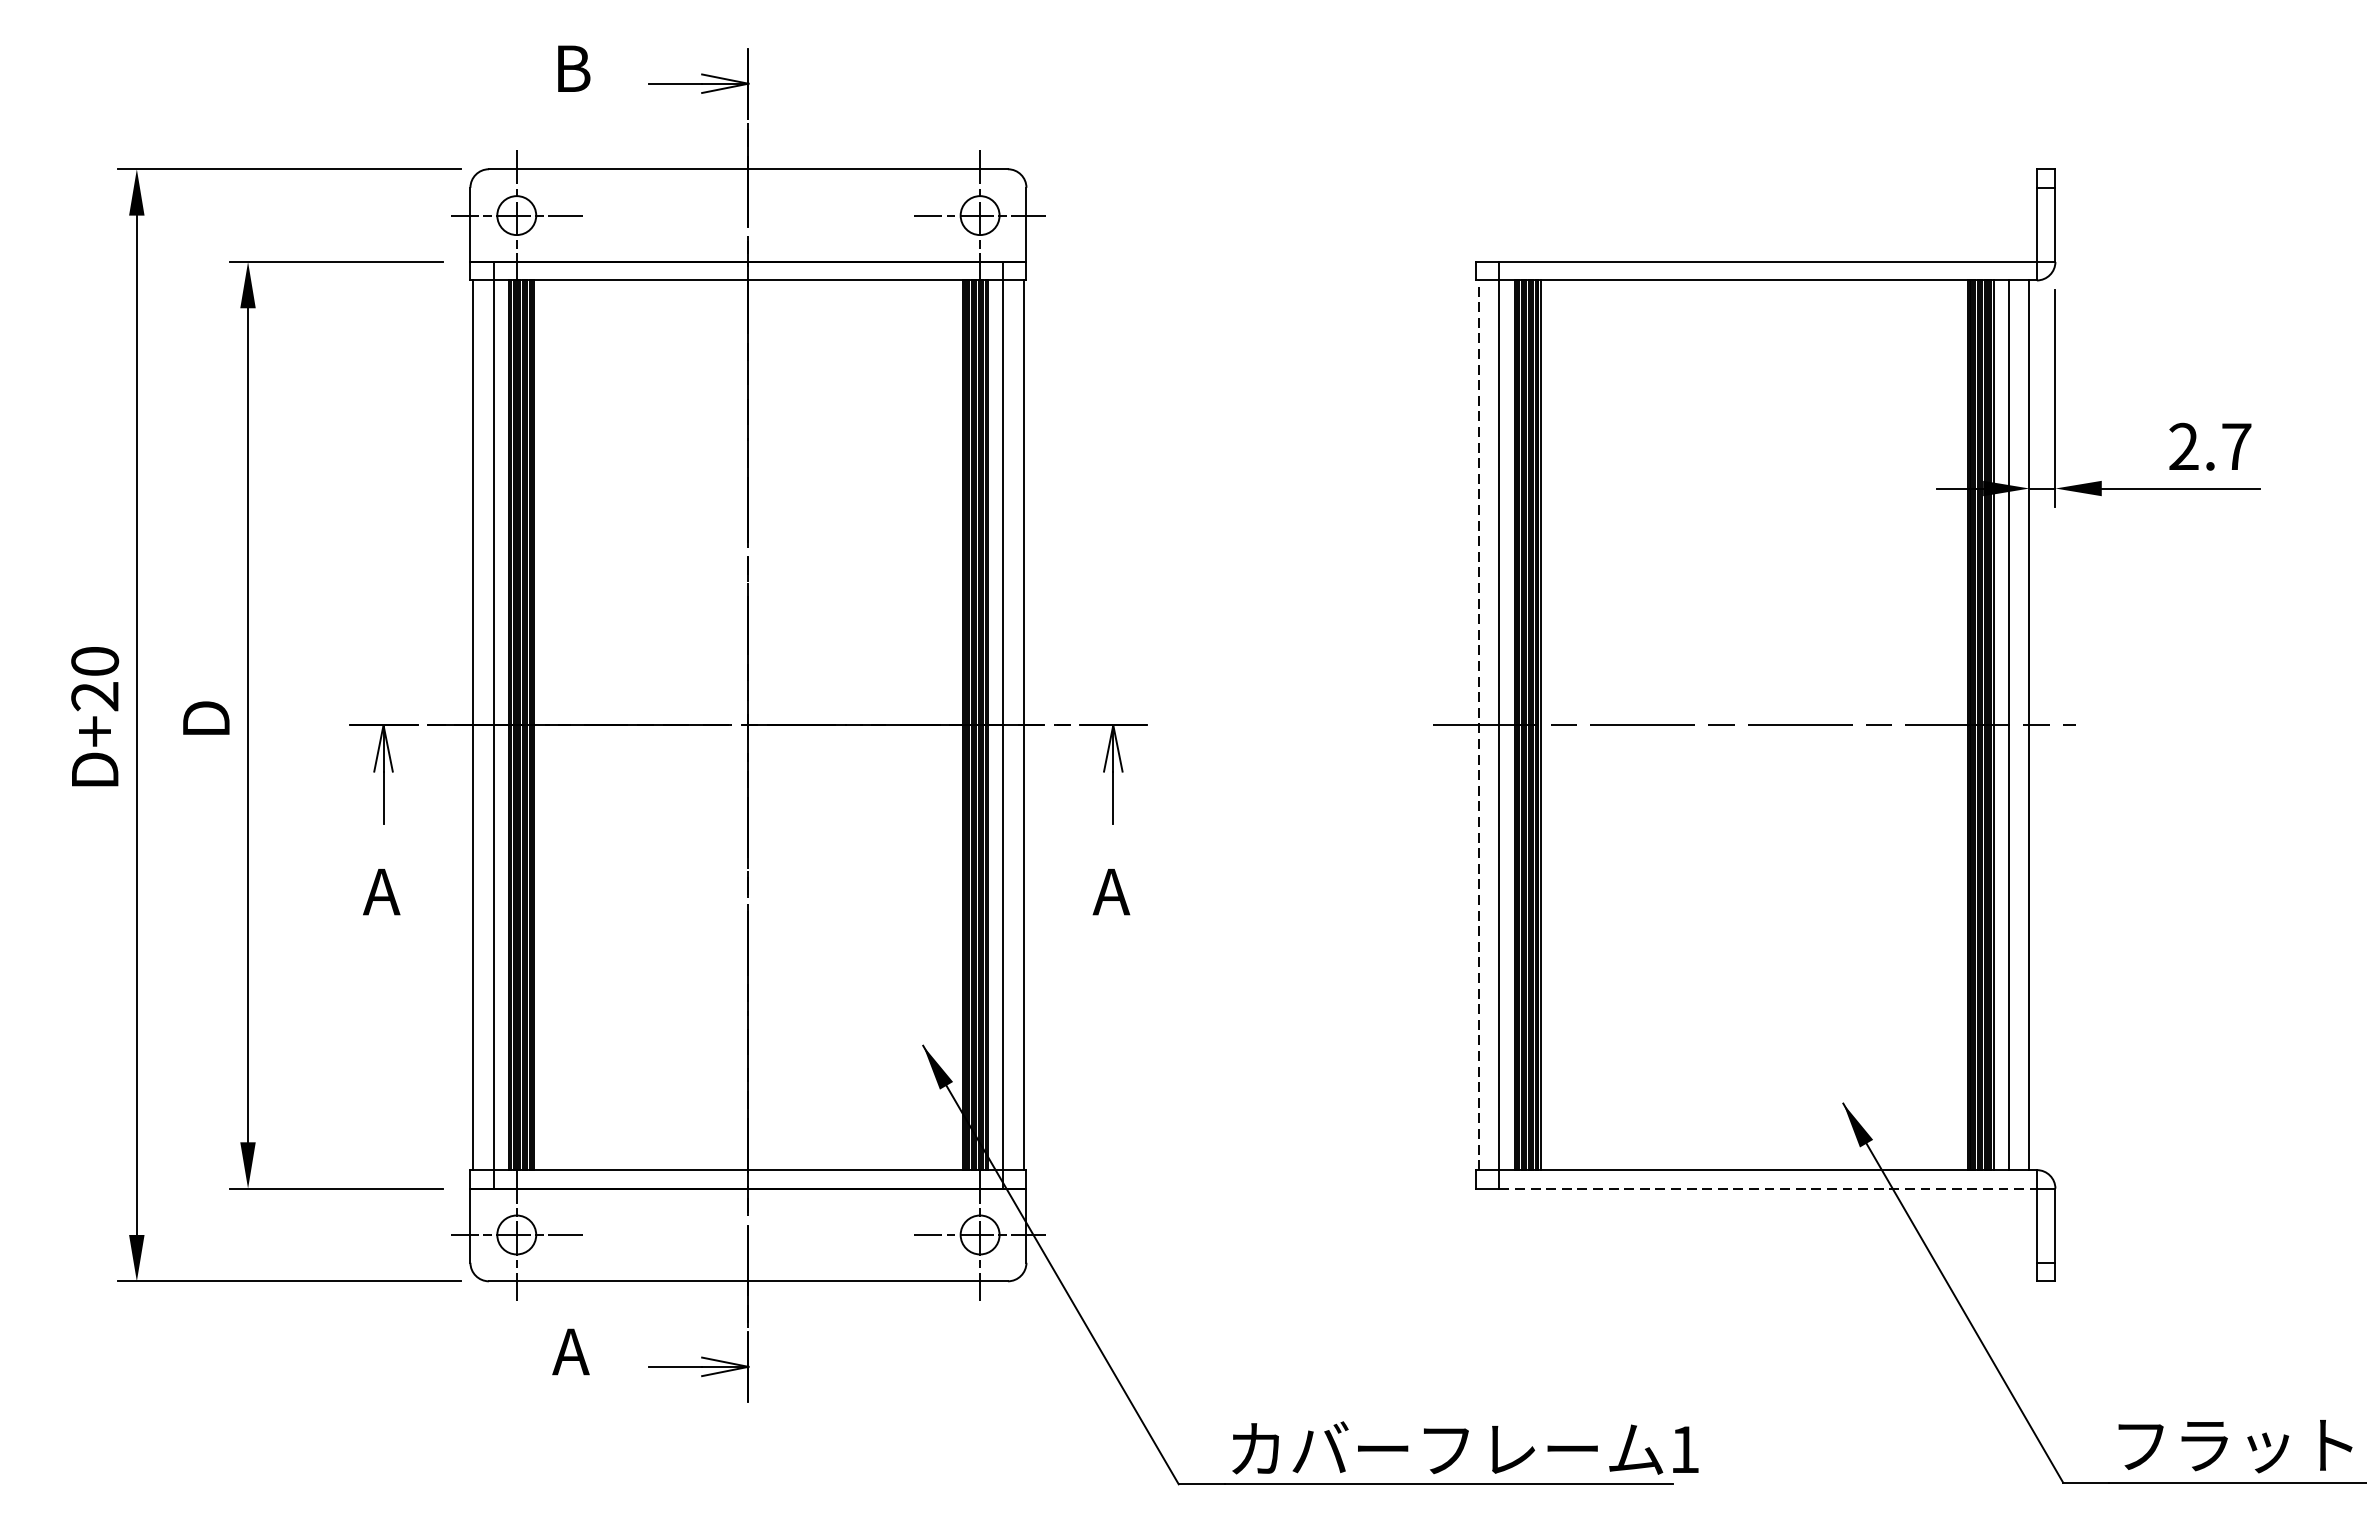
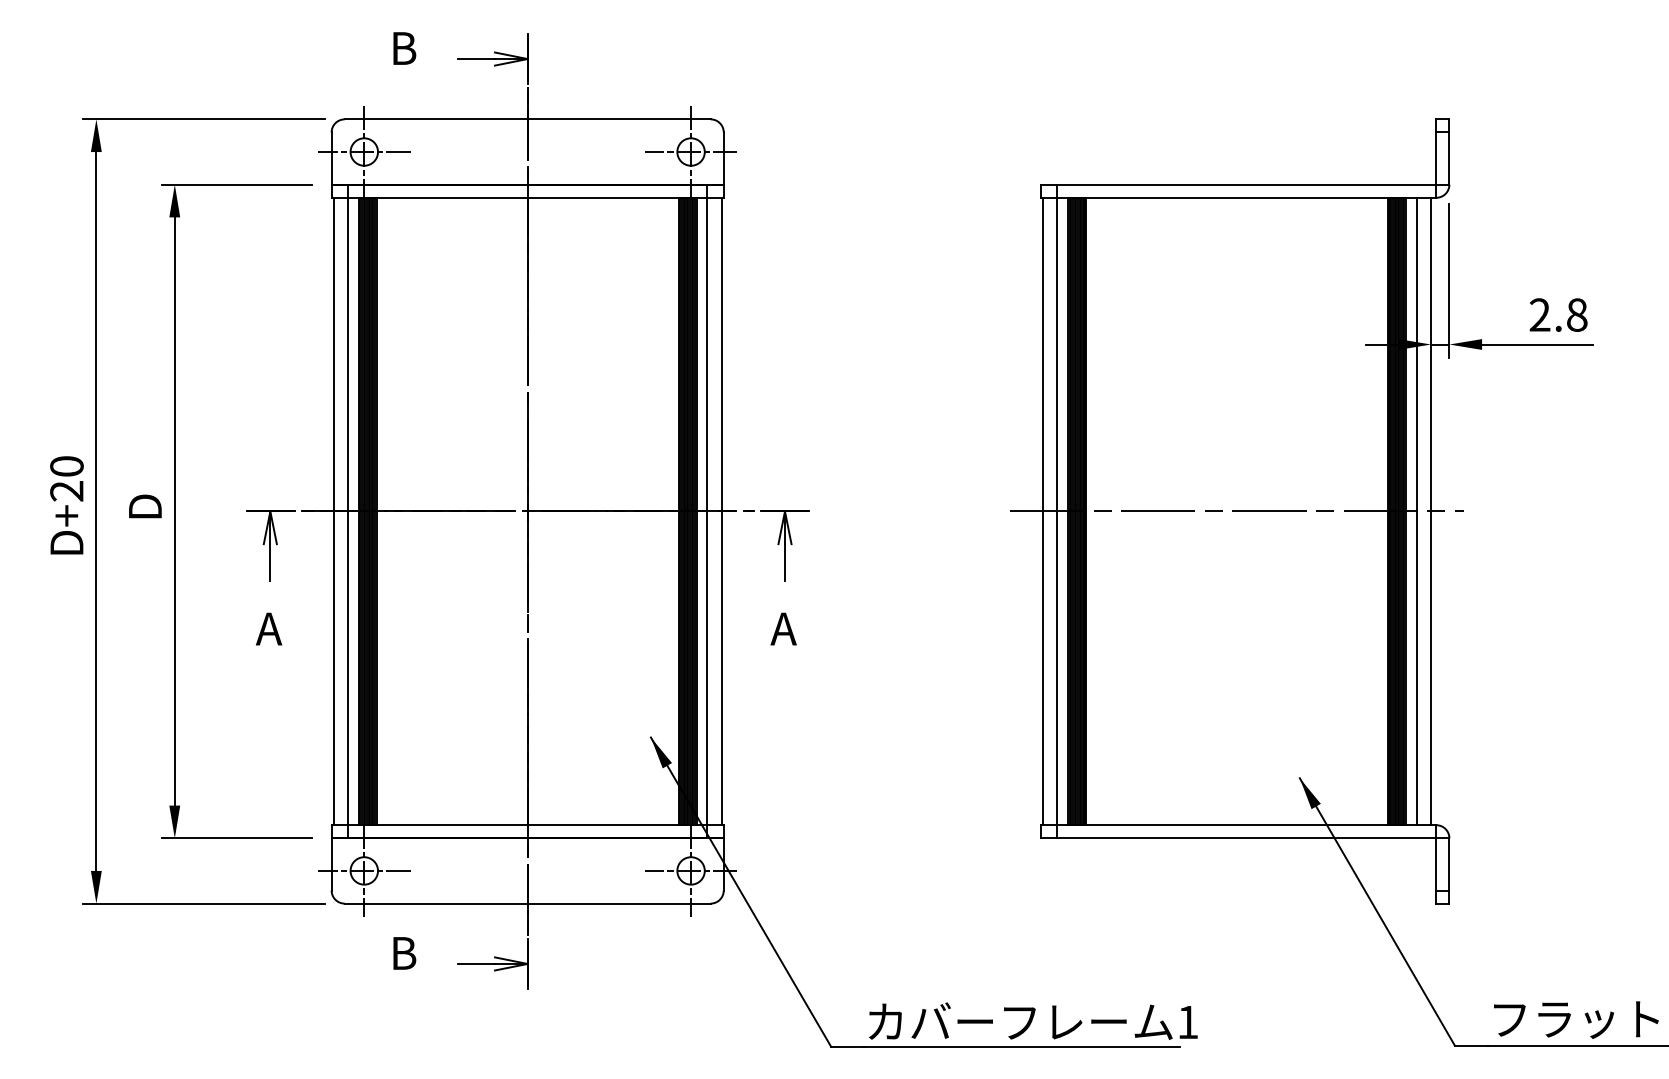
text: (2237, 445) -> (1577, 314), 2.7 -> 2.8
line: (1478, 725) -> (1042, 511), dashed -> solid
line: (1767, 1188) -> (1246, 838), dashed -> solid
text: (570, 1352) -> (402, 953), A -> B

